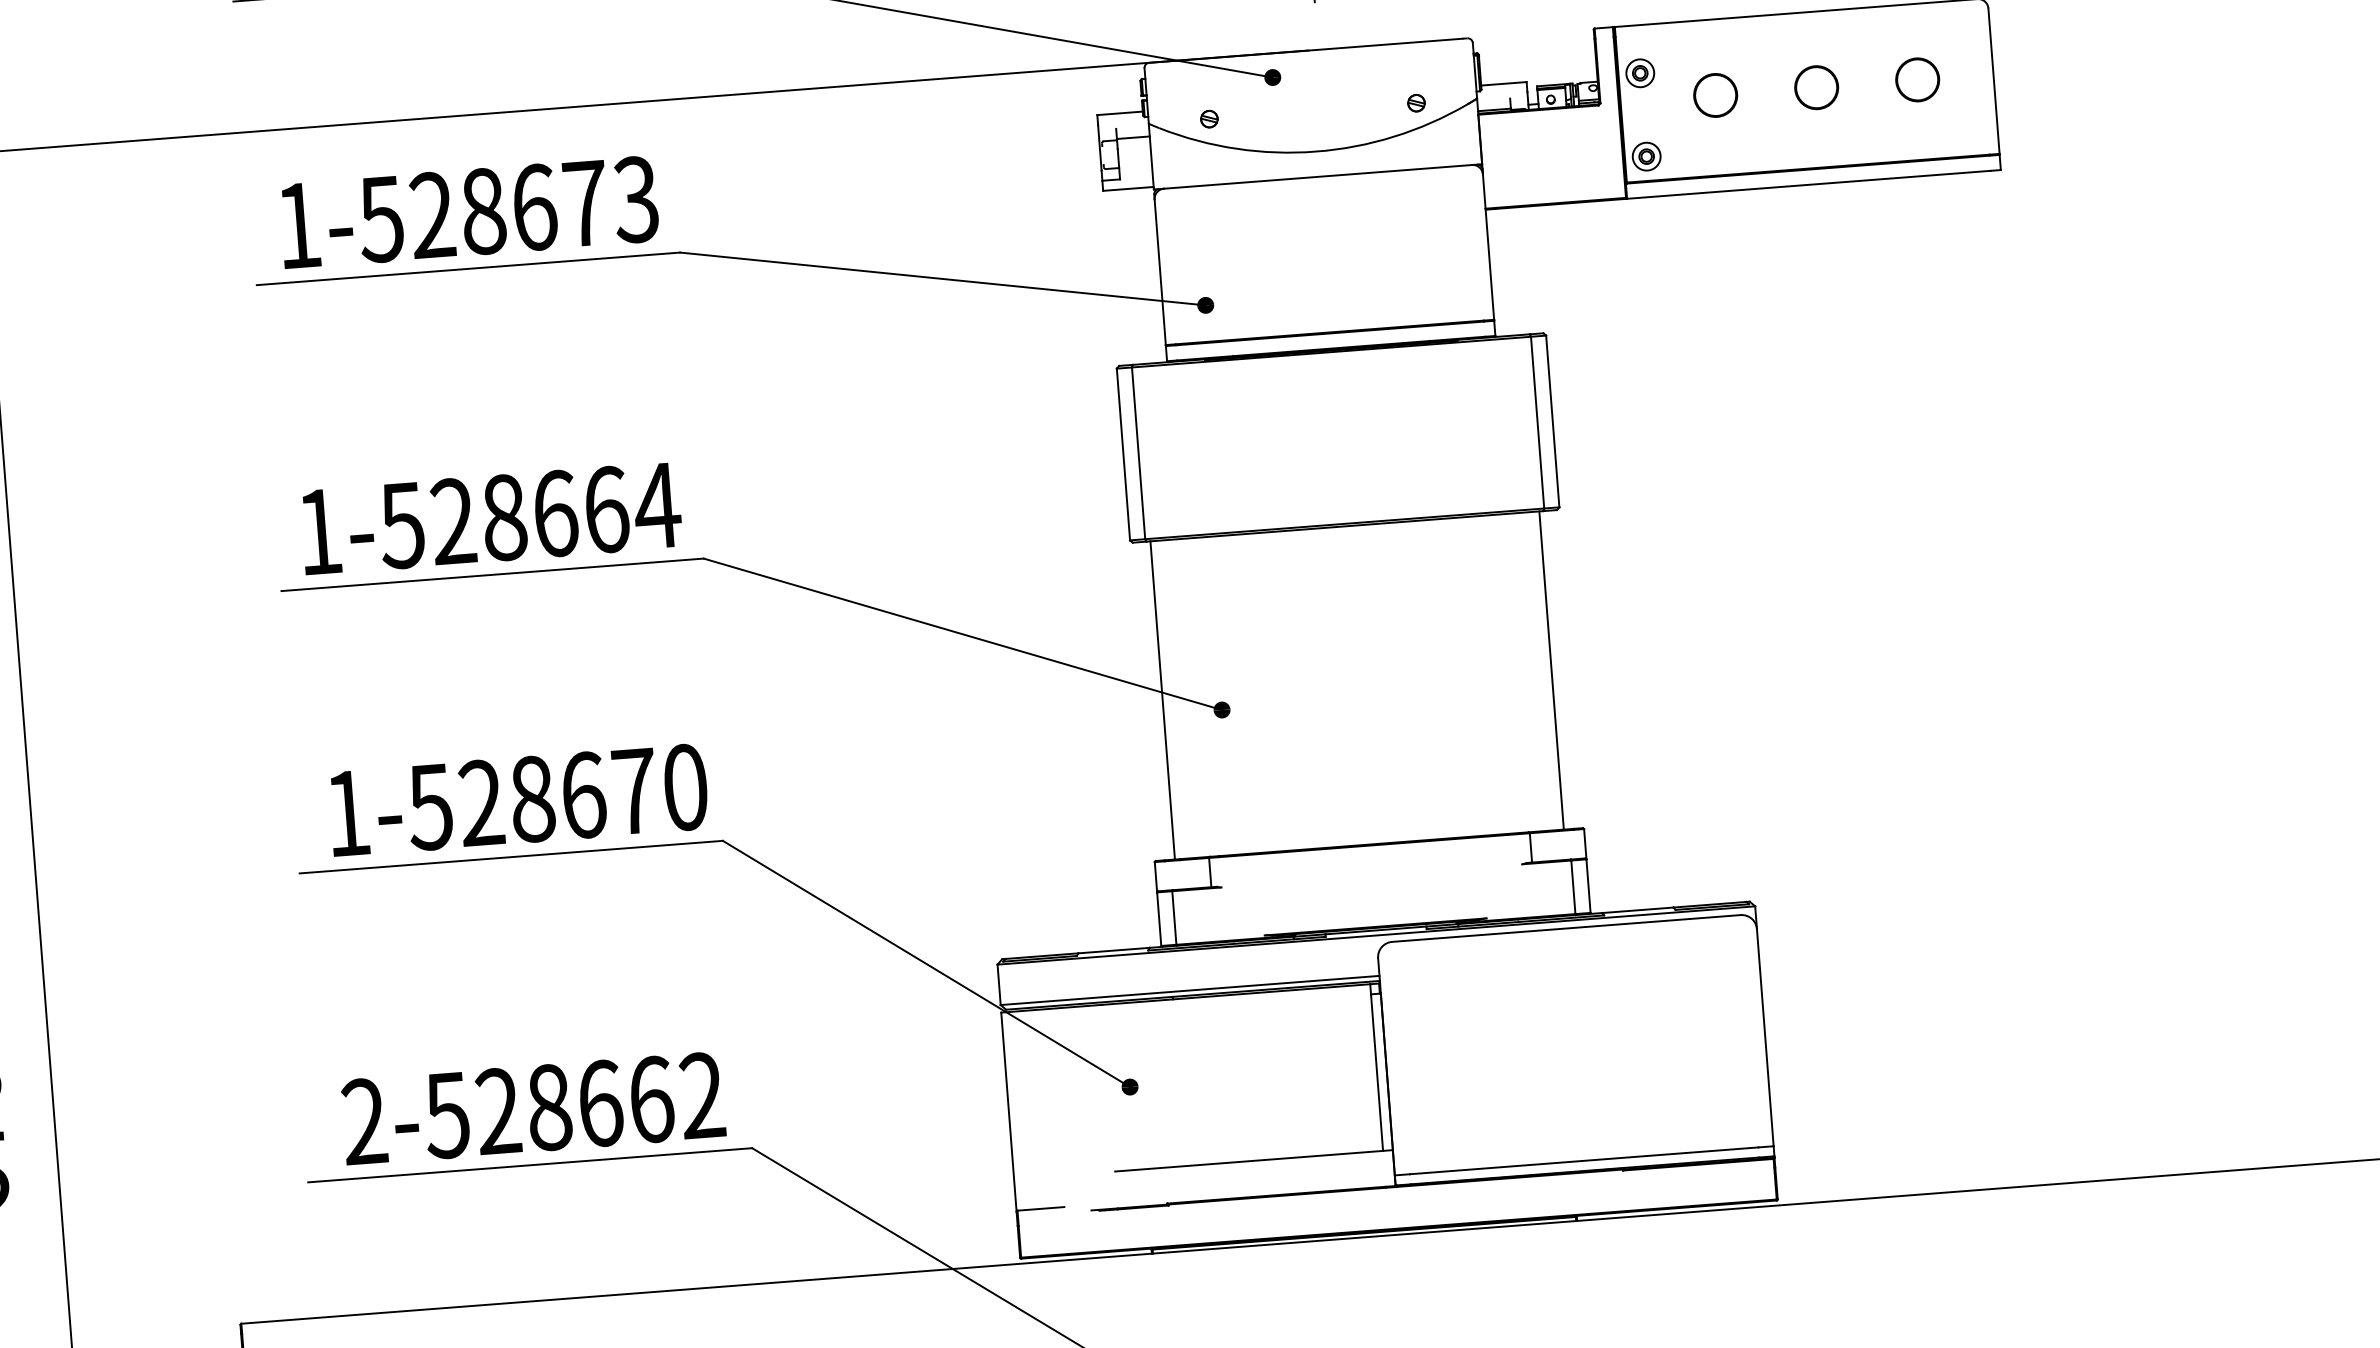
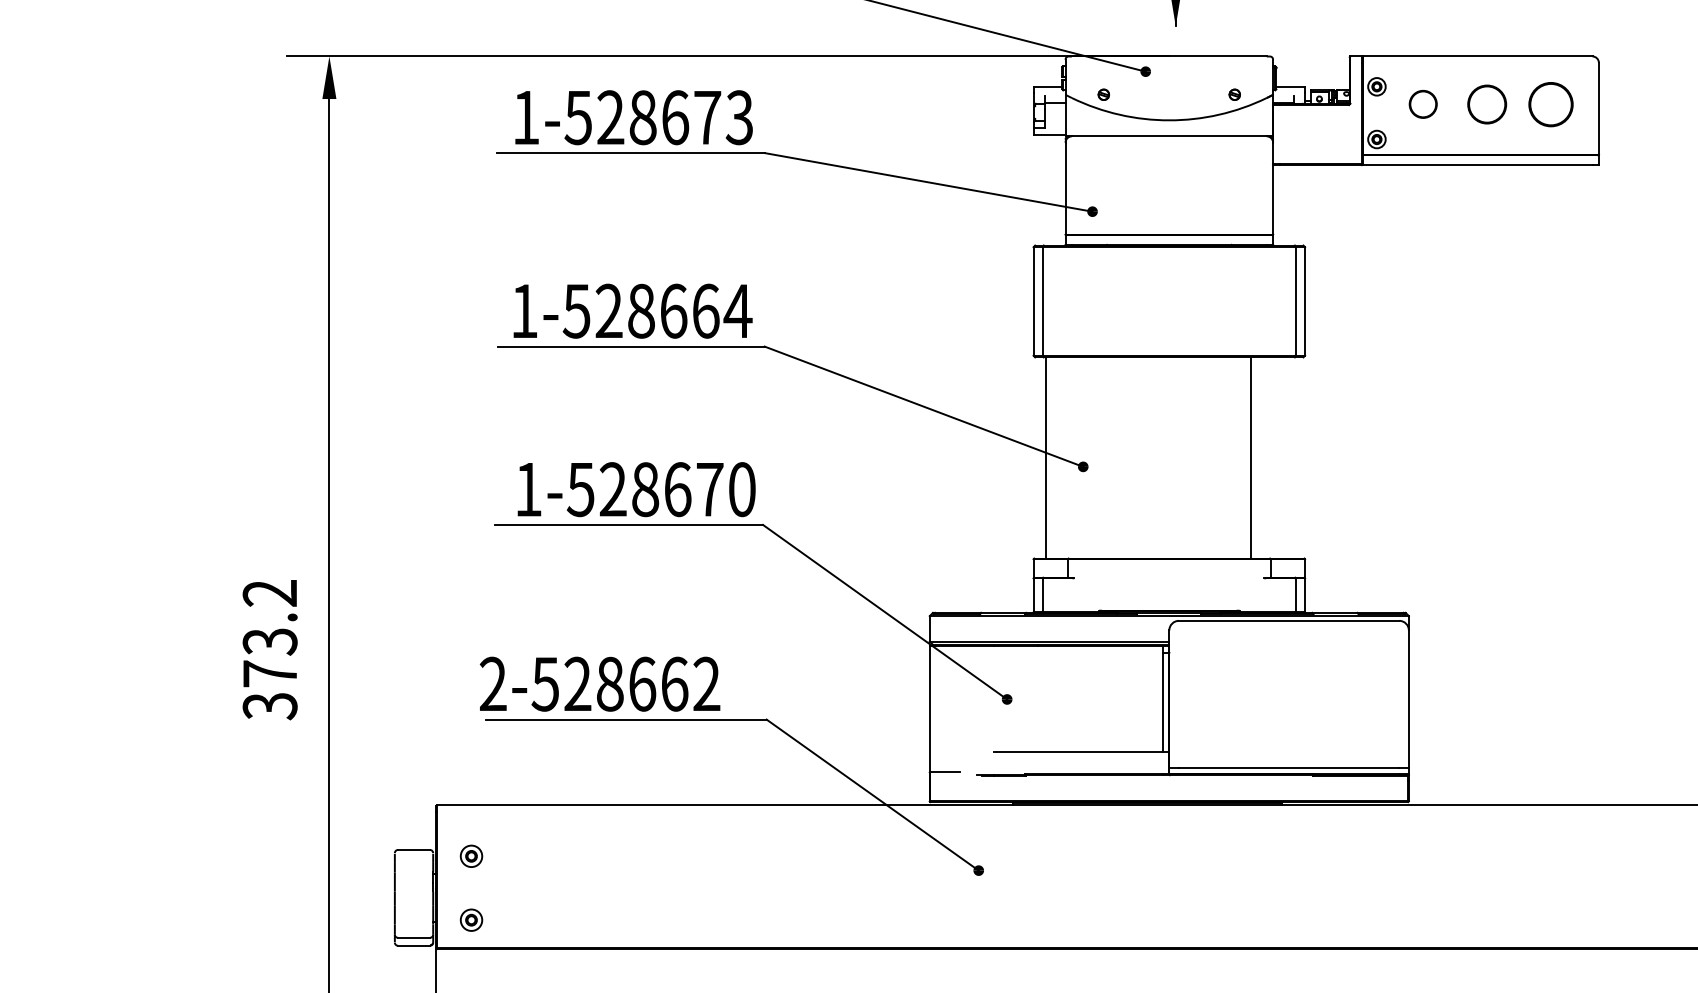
circle: (1916, 78) -> (1550, 103), size x1.6
circle: (1815, 86) -> (1486, 103), size x1.4
line: (1551, 669) -> (1251, 457), moved
text: (532, 1107) -> (599, 683), moved

